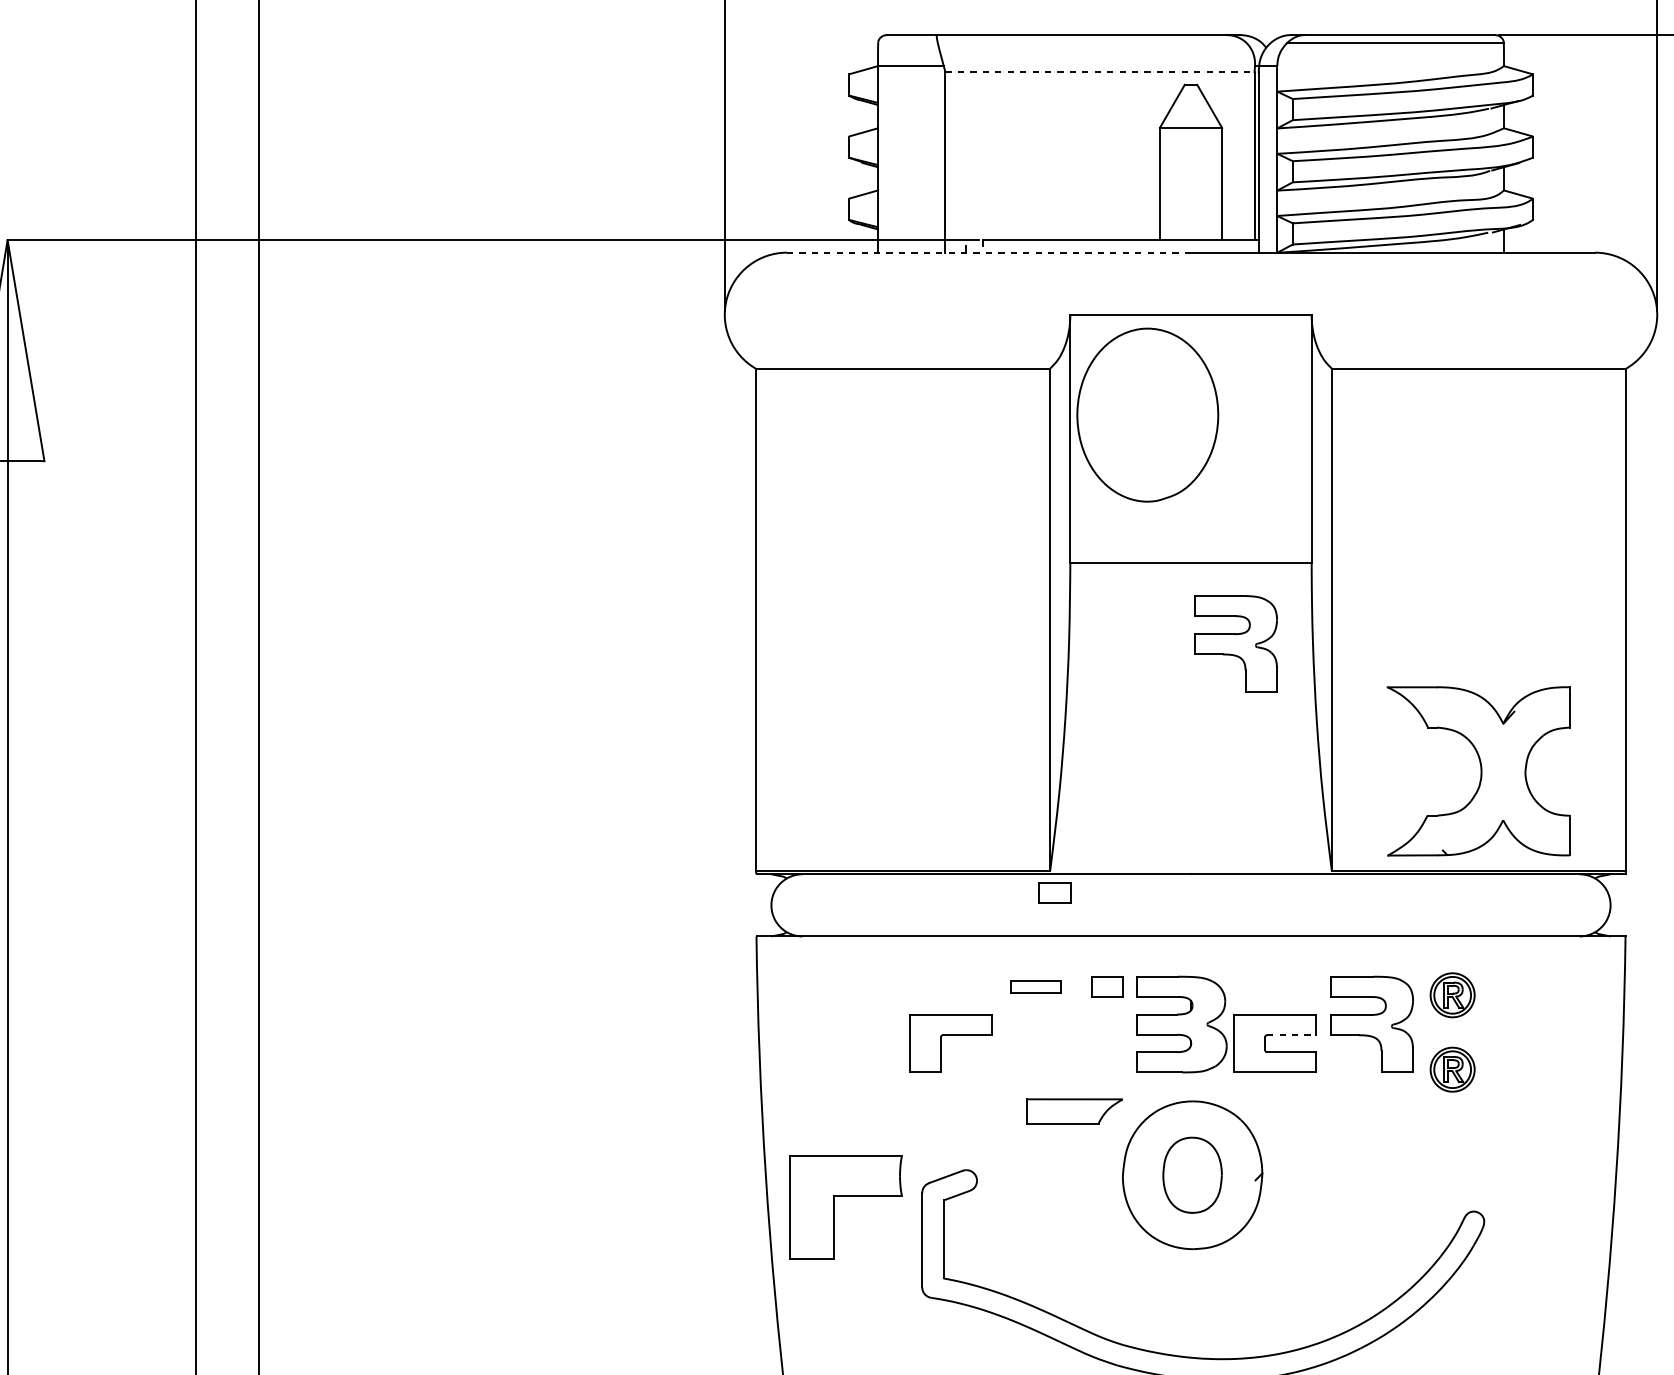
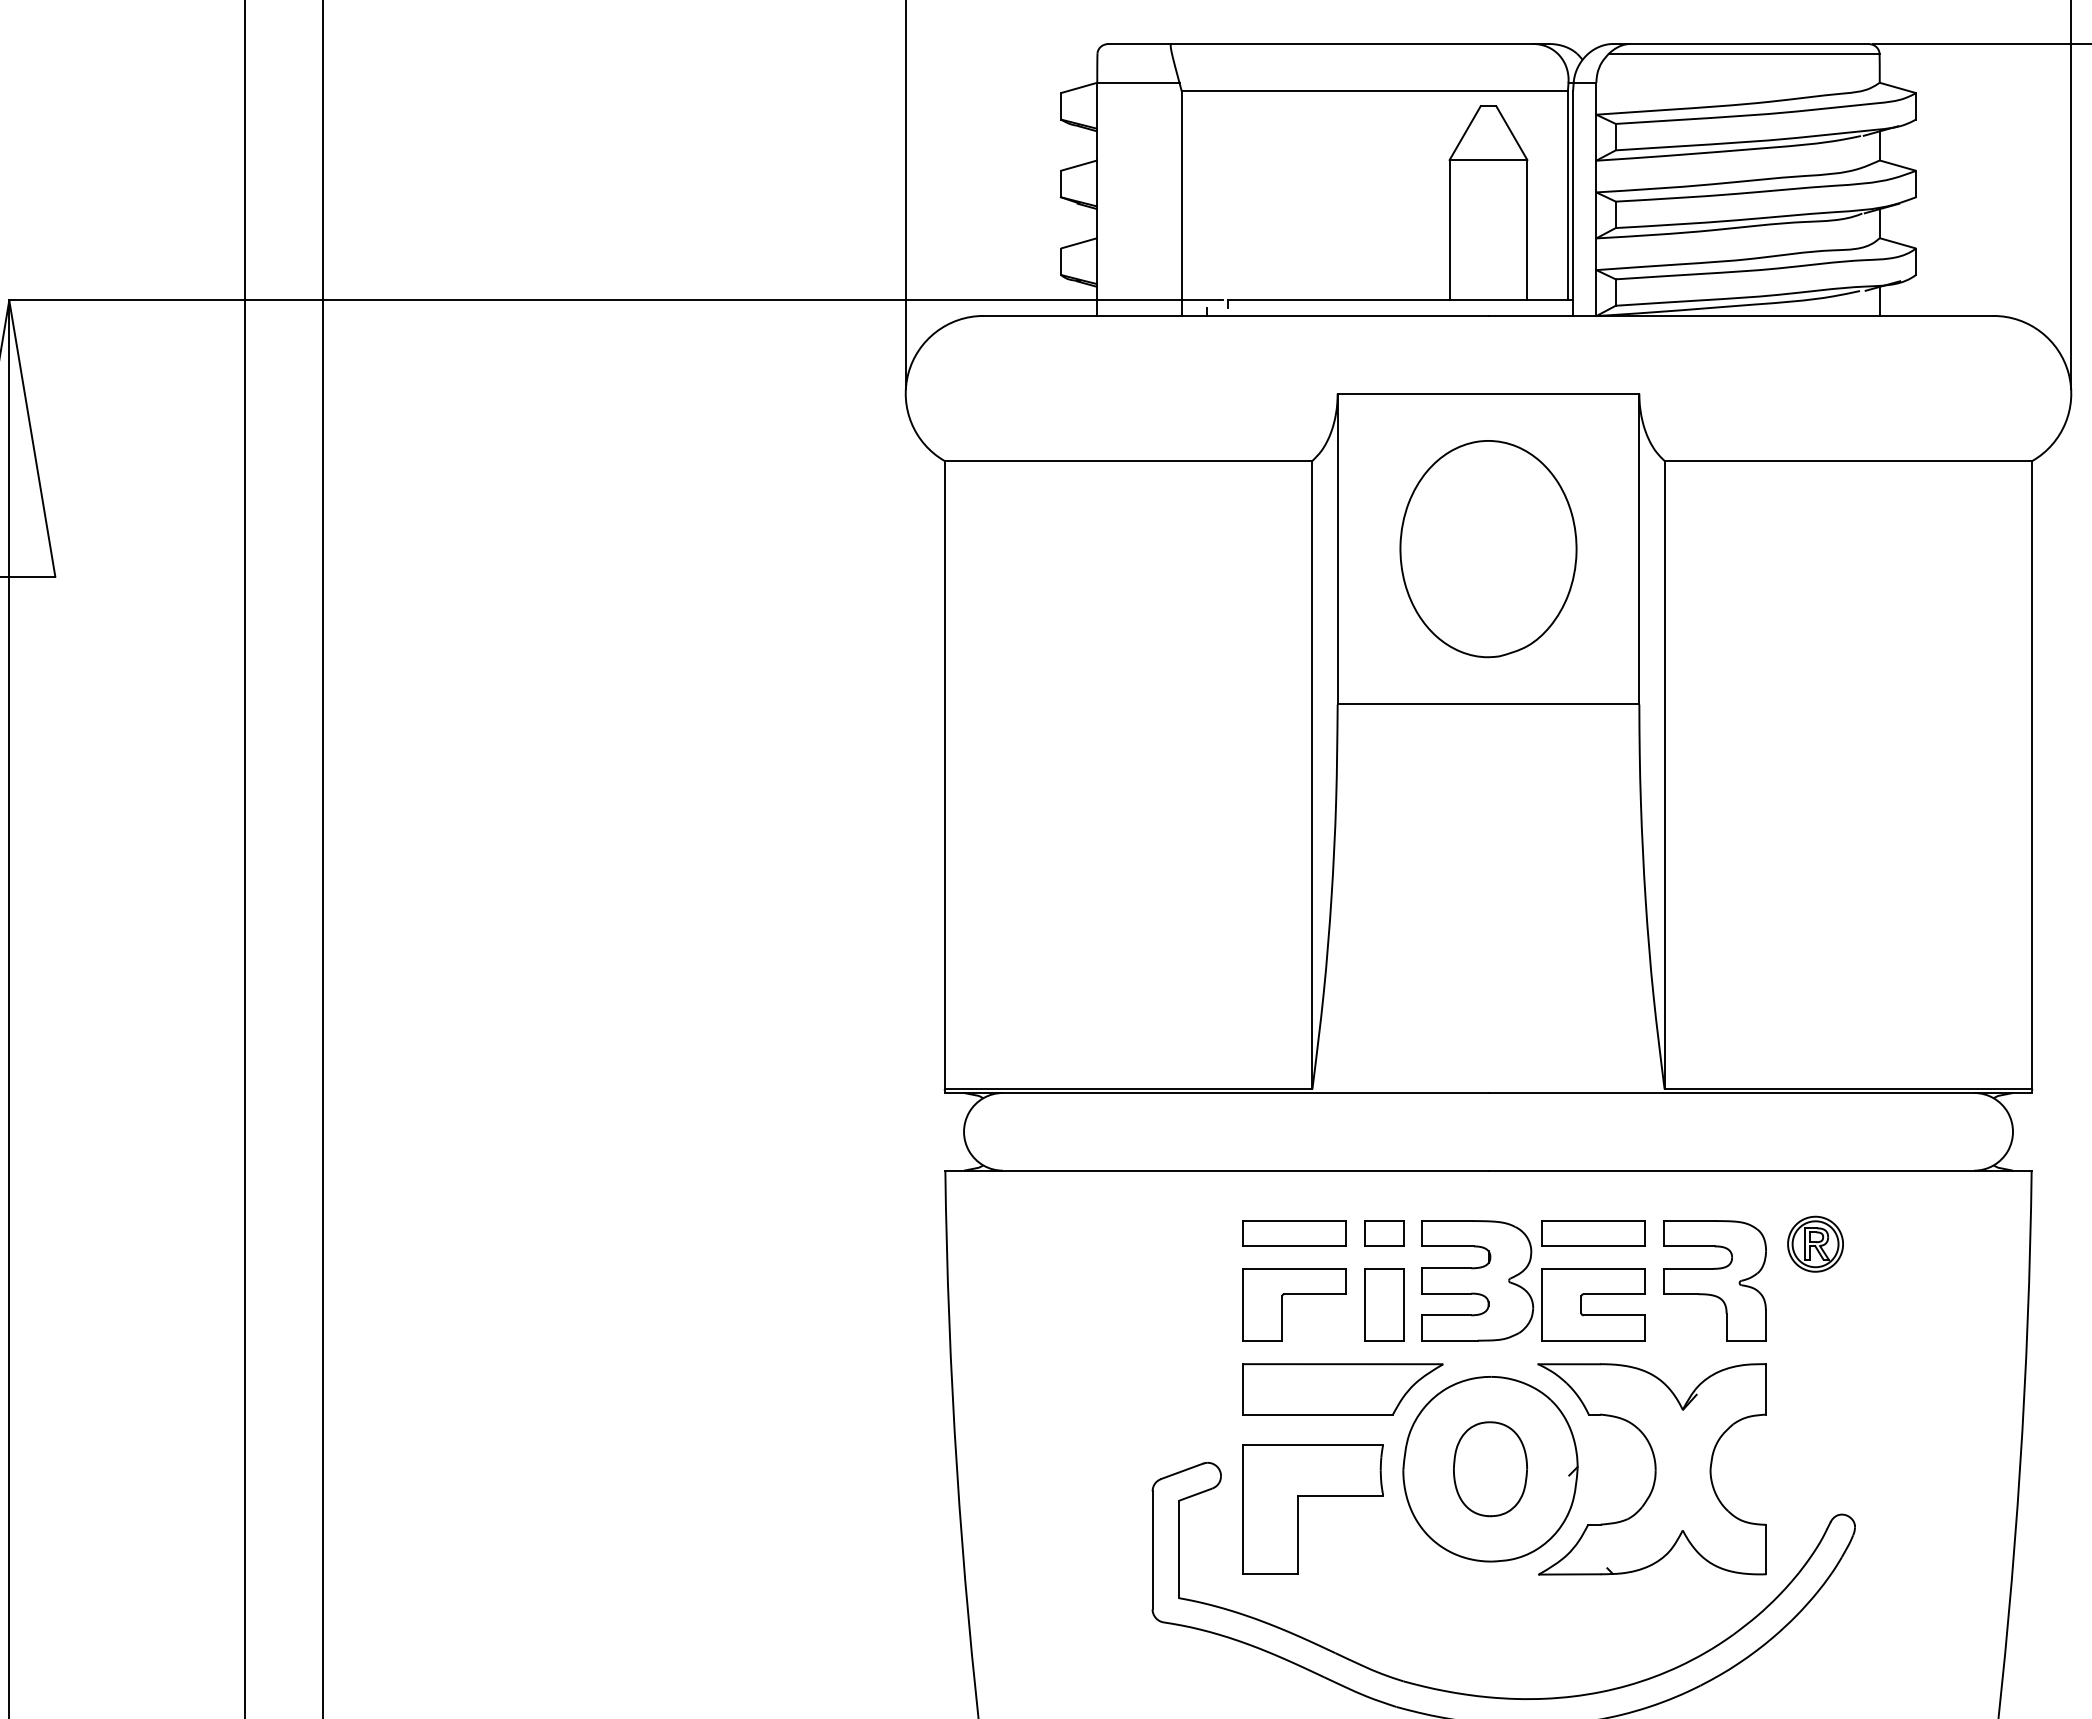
line: (1100, 72) -> (1375, 90), dashed -> solid
line: (988, 252) -> (1235, 315), dashed -> solid
part: (1147, 415) -> (1488, 549), moved
part: (1235, 643) -> (1544, 804), removed
part: (1478, 771) -> (1651, 1469), moved
part: (1055, 893) -> (1318, 1116), removed
part: (1035, 986) -> (1294, 1233), size x1.67
part: (1275, 986) -> (1593, 1233), added
part: (951, 1035) -> (1294, 1294), moved
line: (1291, 1035) -> (1614, 1294), dashed -> solid
part: (1107, 1043) -> (1384, 1304), added
part: (1452, 1069) -> (1815, 1336), removed
part: (1074, 1111) -> (1342, 1389), size x1.67
part: (845, 1197) -> (1312, 1496), moved

